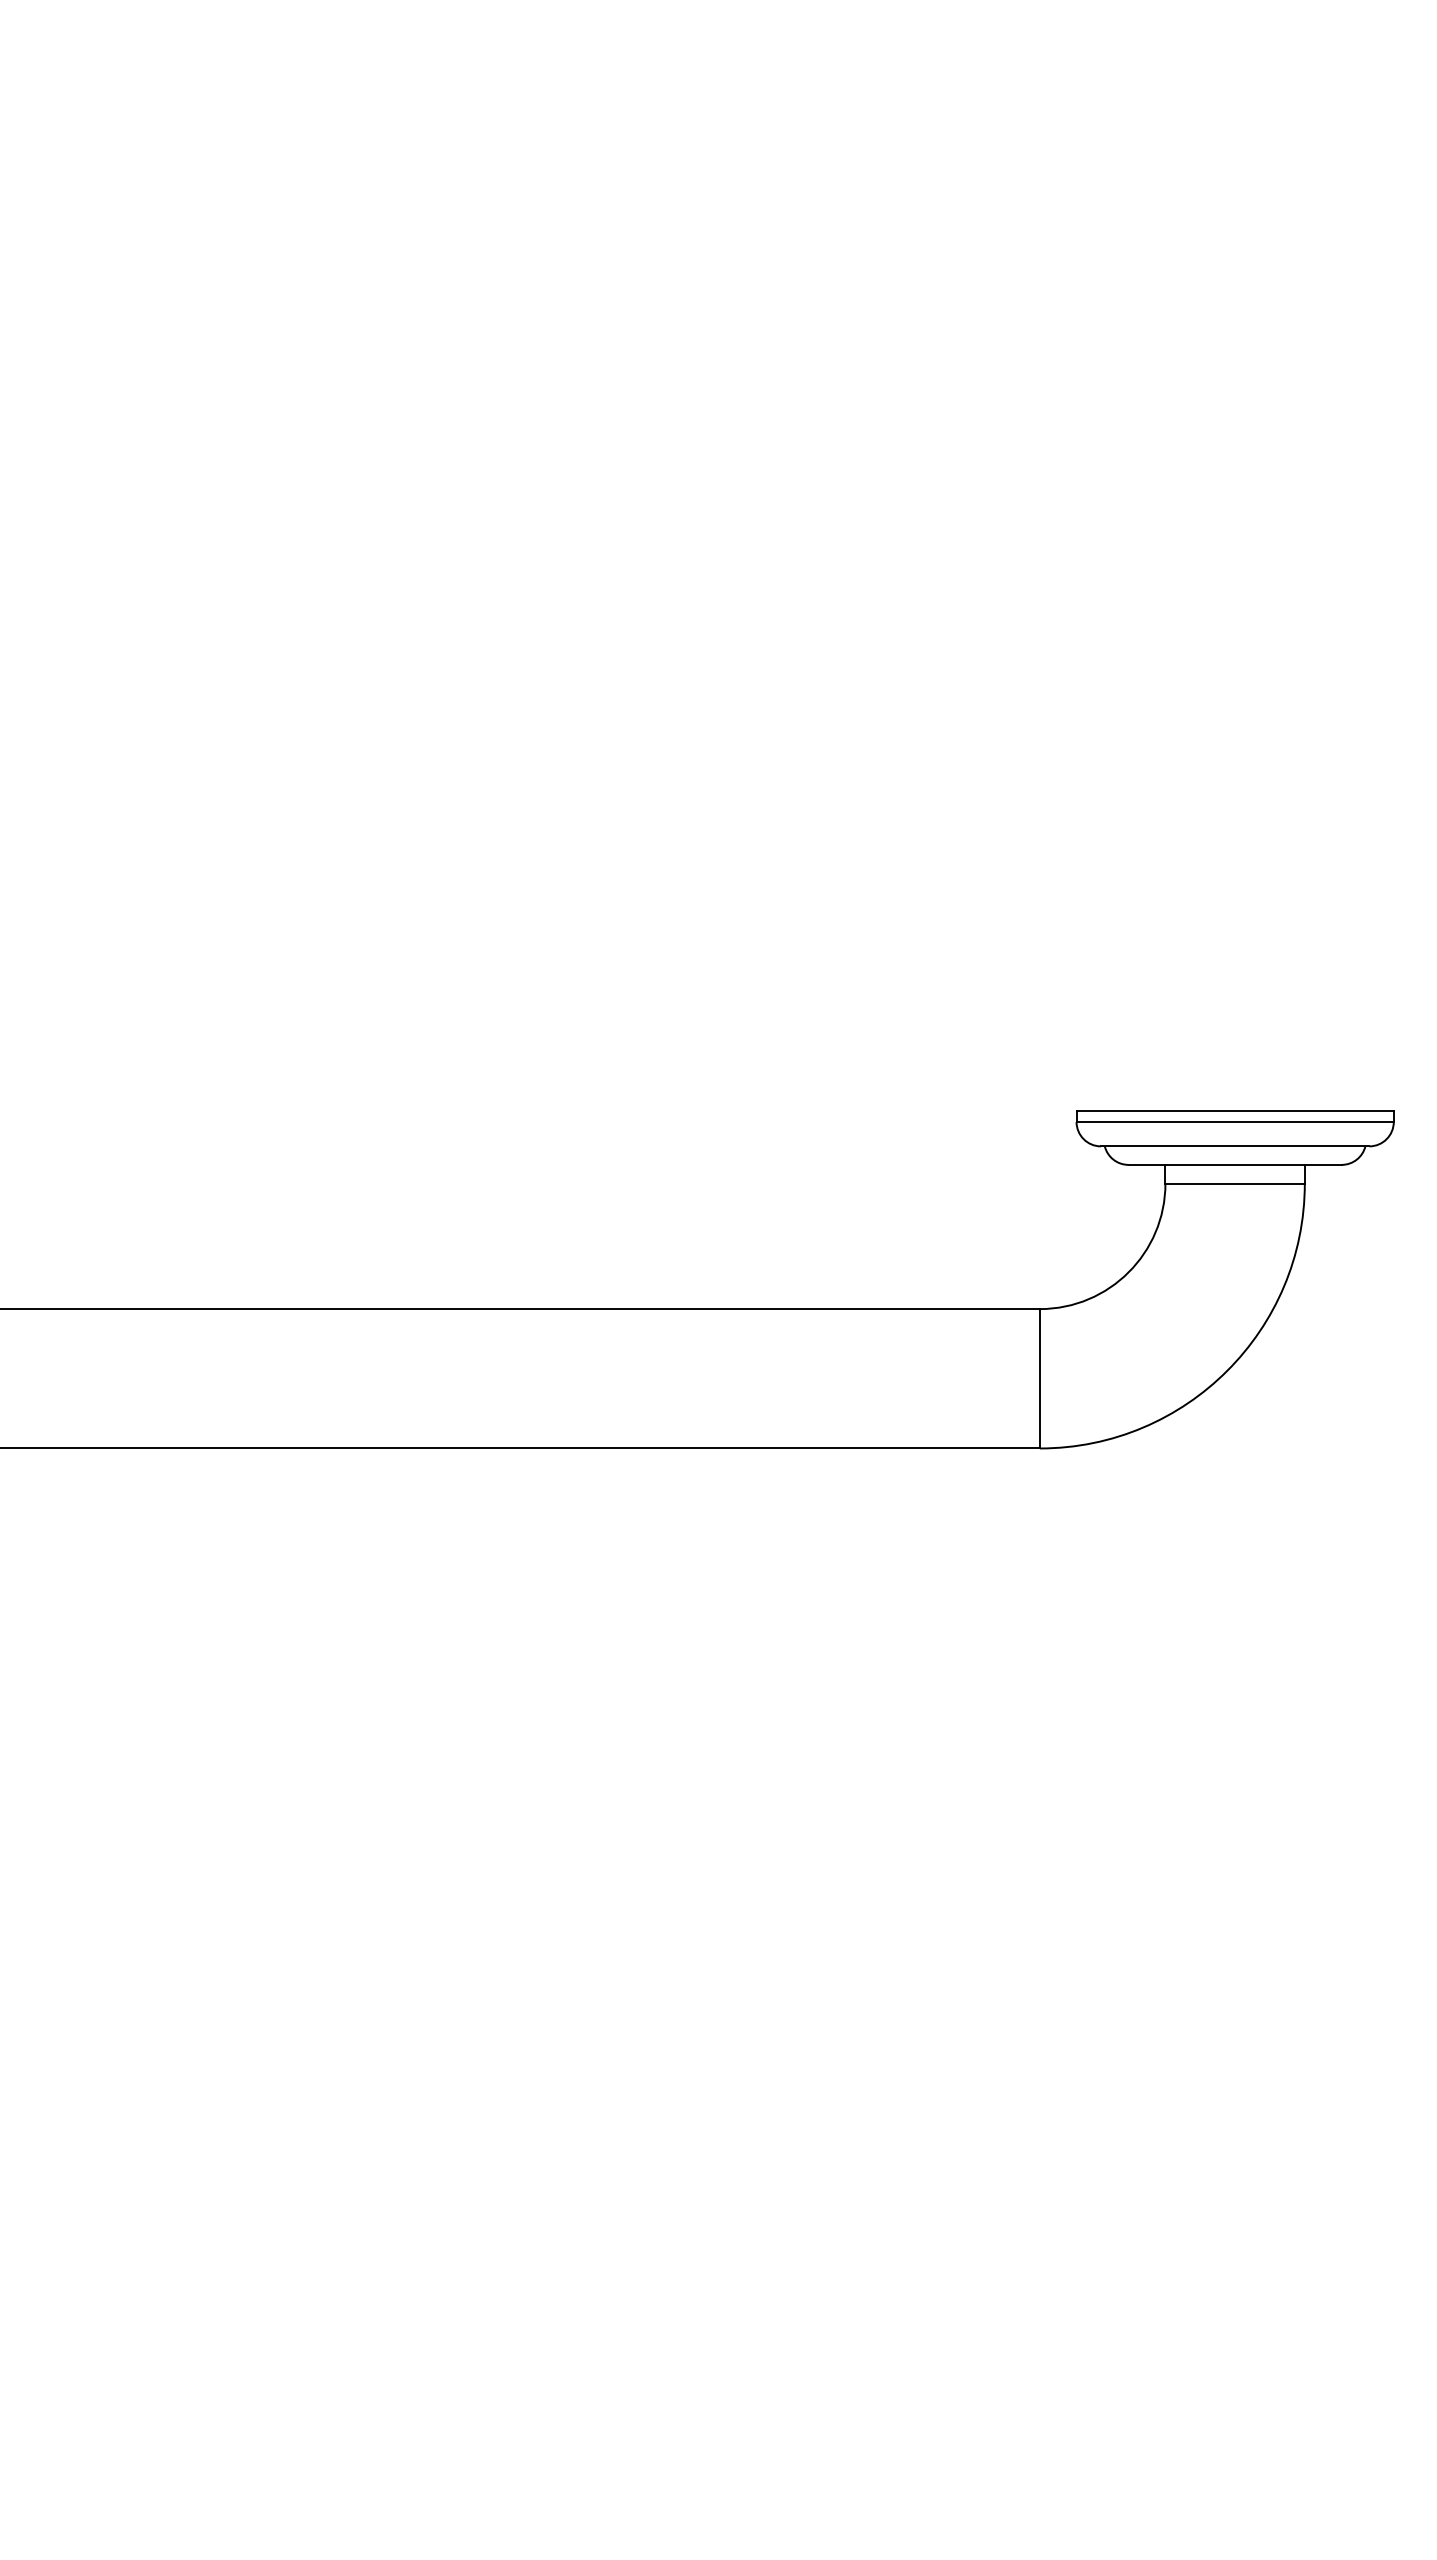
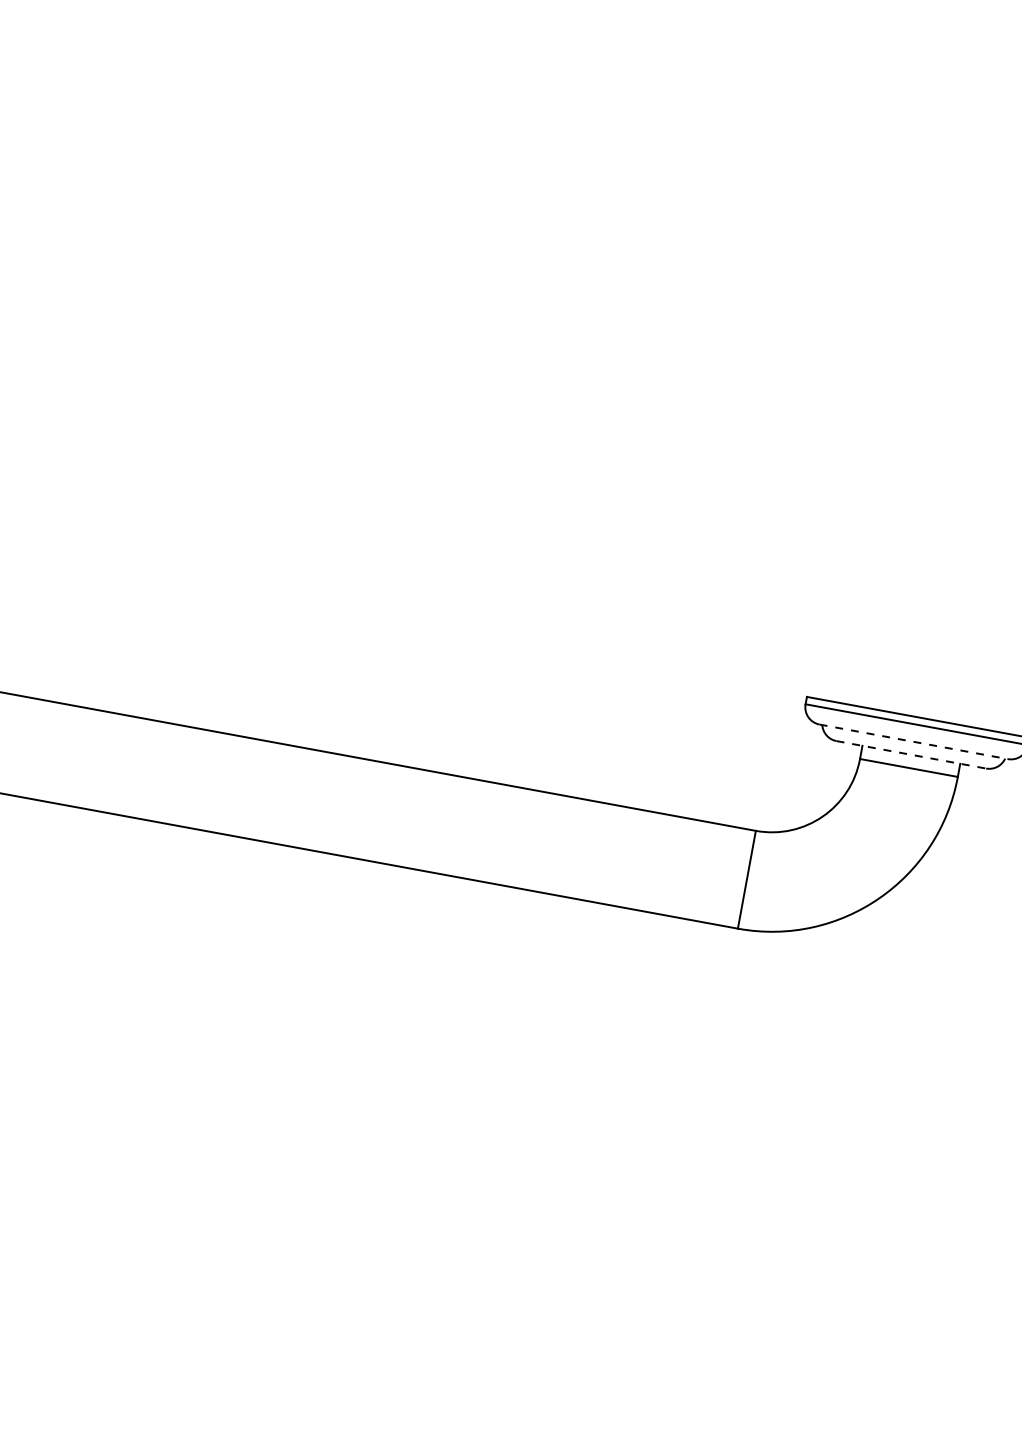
line: (1235, 1146) -> (913, 741), solid -> dashed
line: (1235, 1164) -> (911, 754), solid -> dashed

